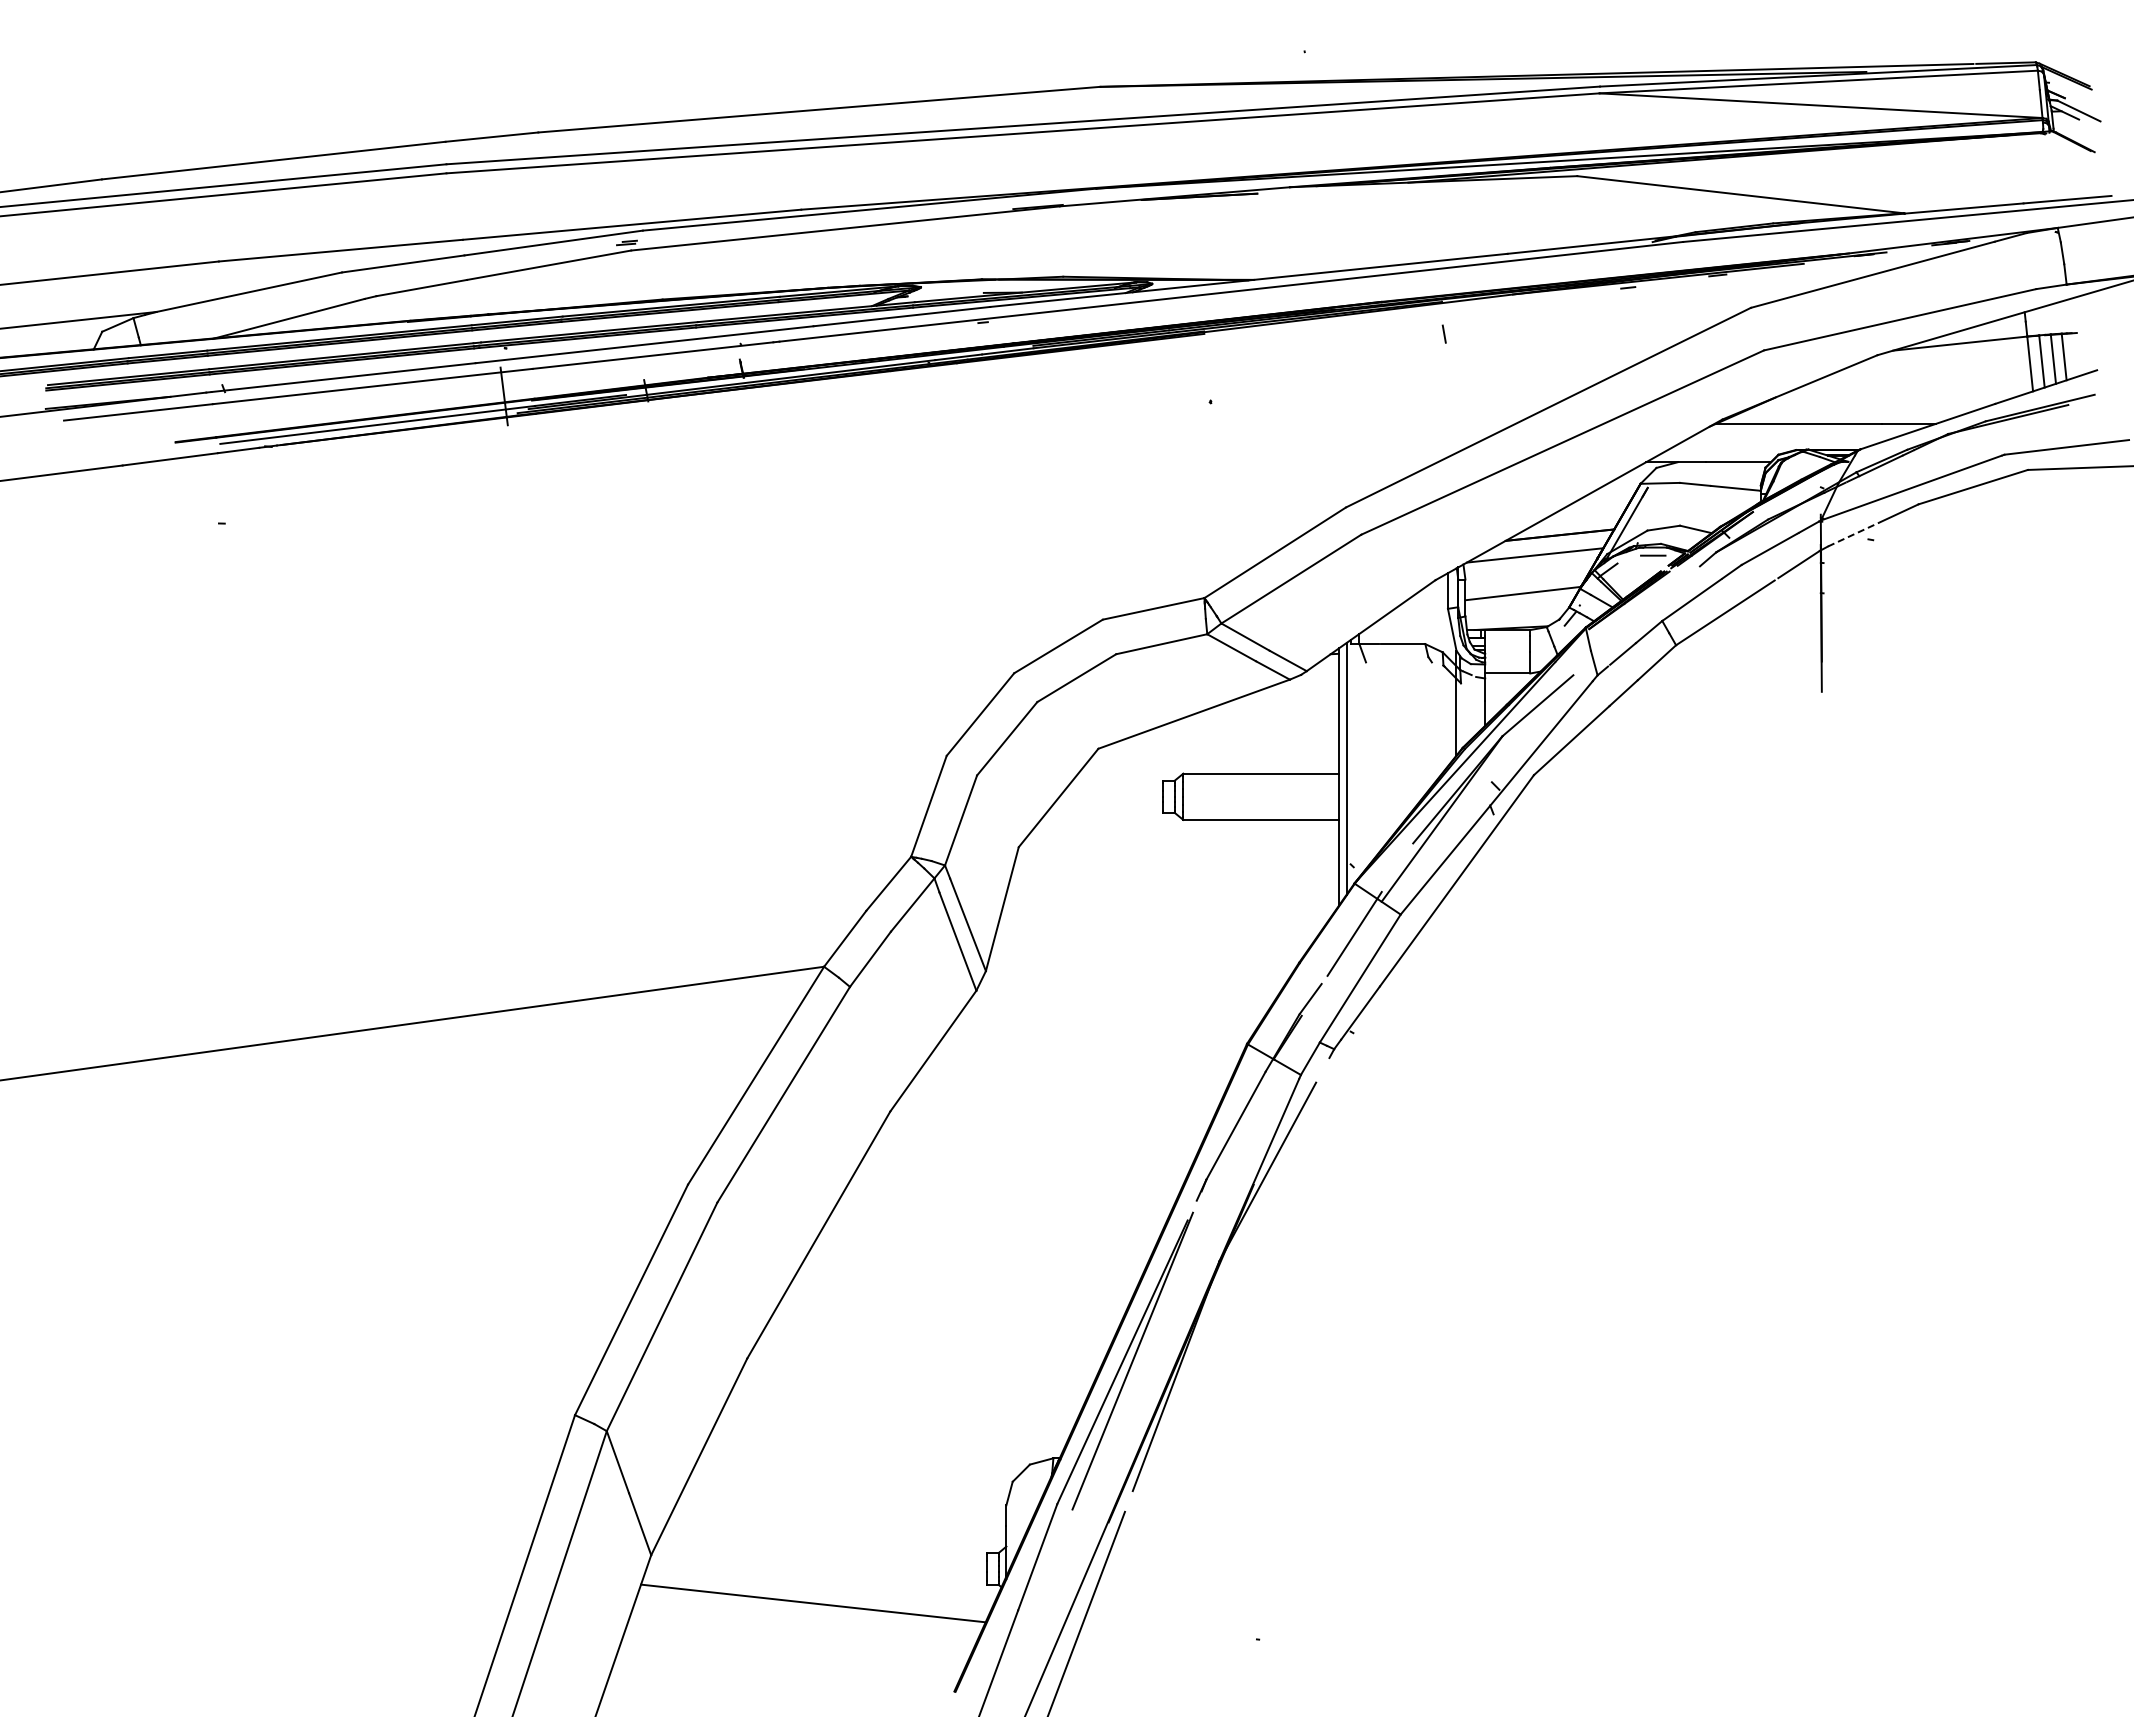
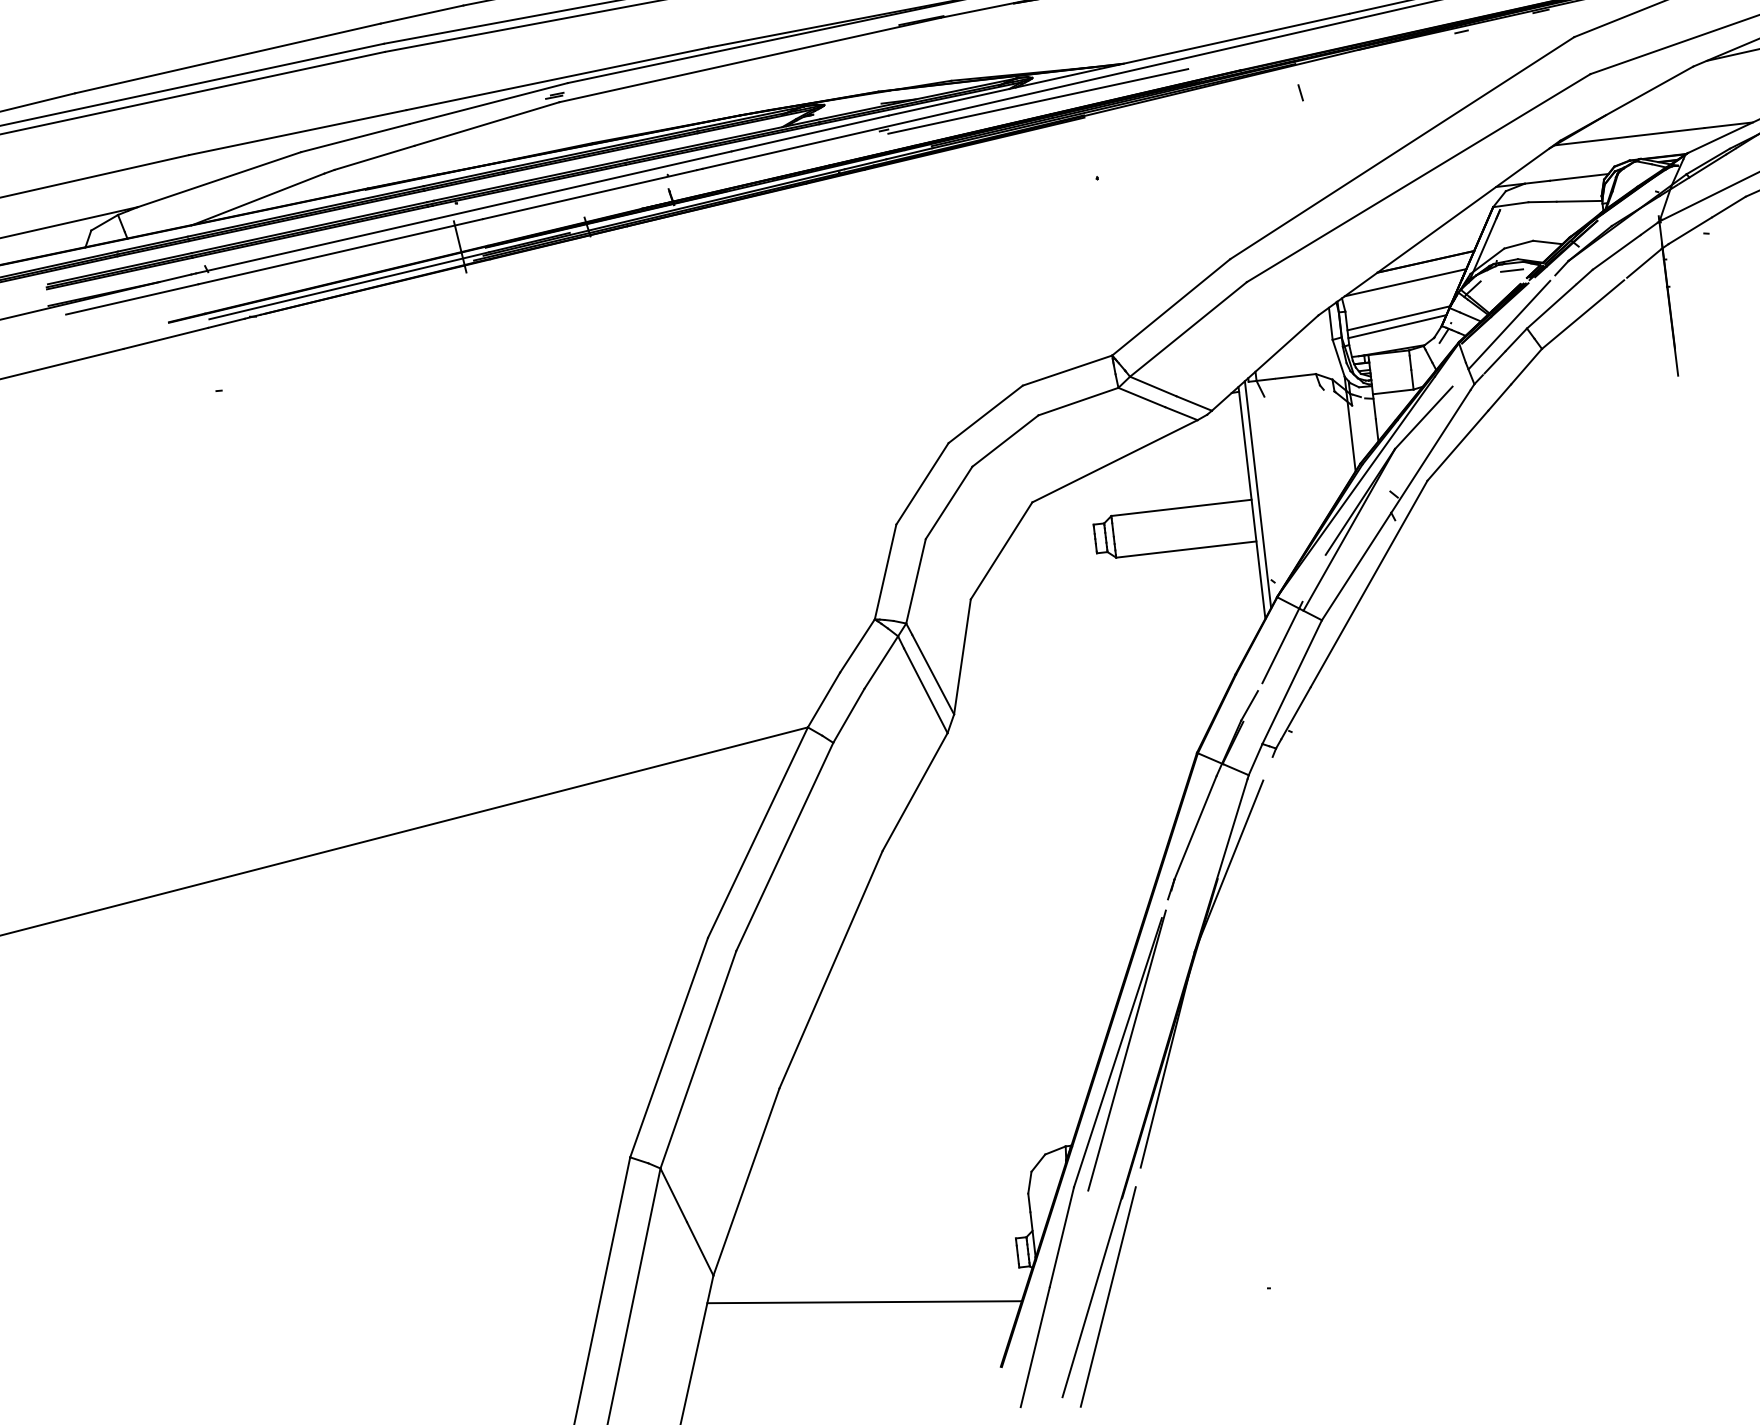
line: (1155, 309) -> (1037, 100), added
line: (1853, 534) -> (1690, 230), dashed -> solid
line: (1520, 602) -> (1397, 326), added
line: (1642, 614) -> (1508, 324), added

